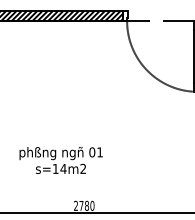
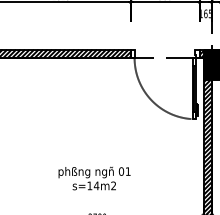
text: (61, 160) -> (94, 178), moved

